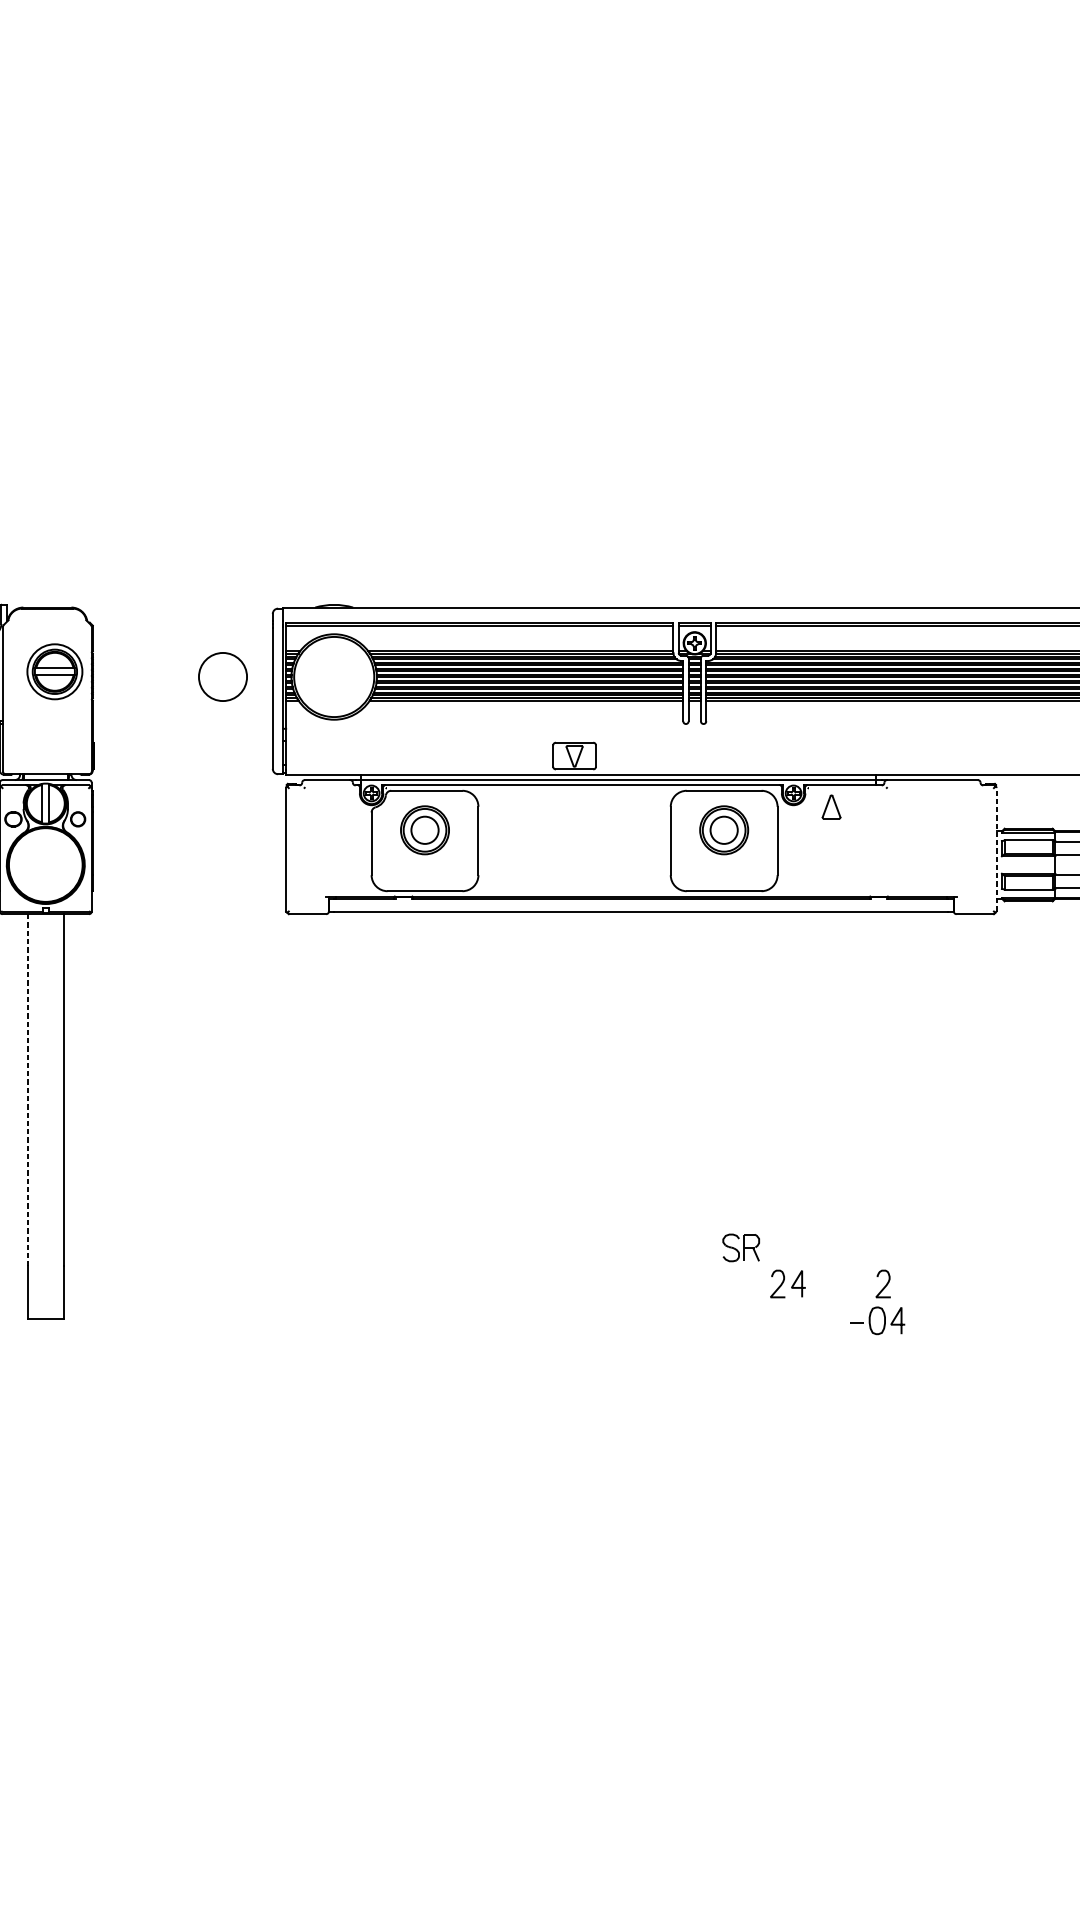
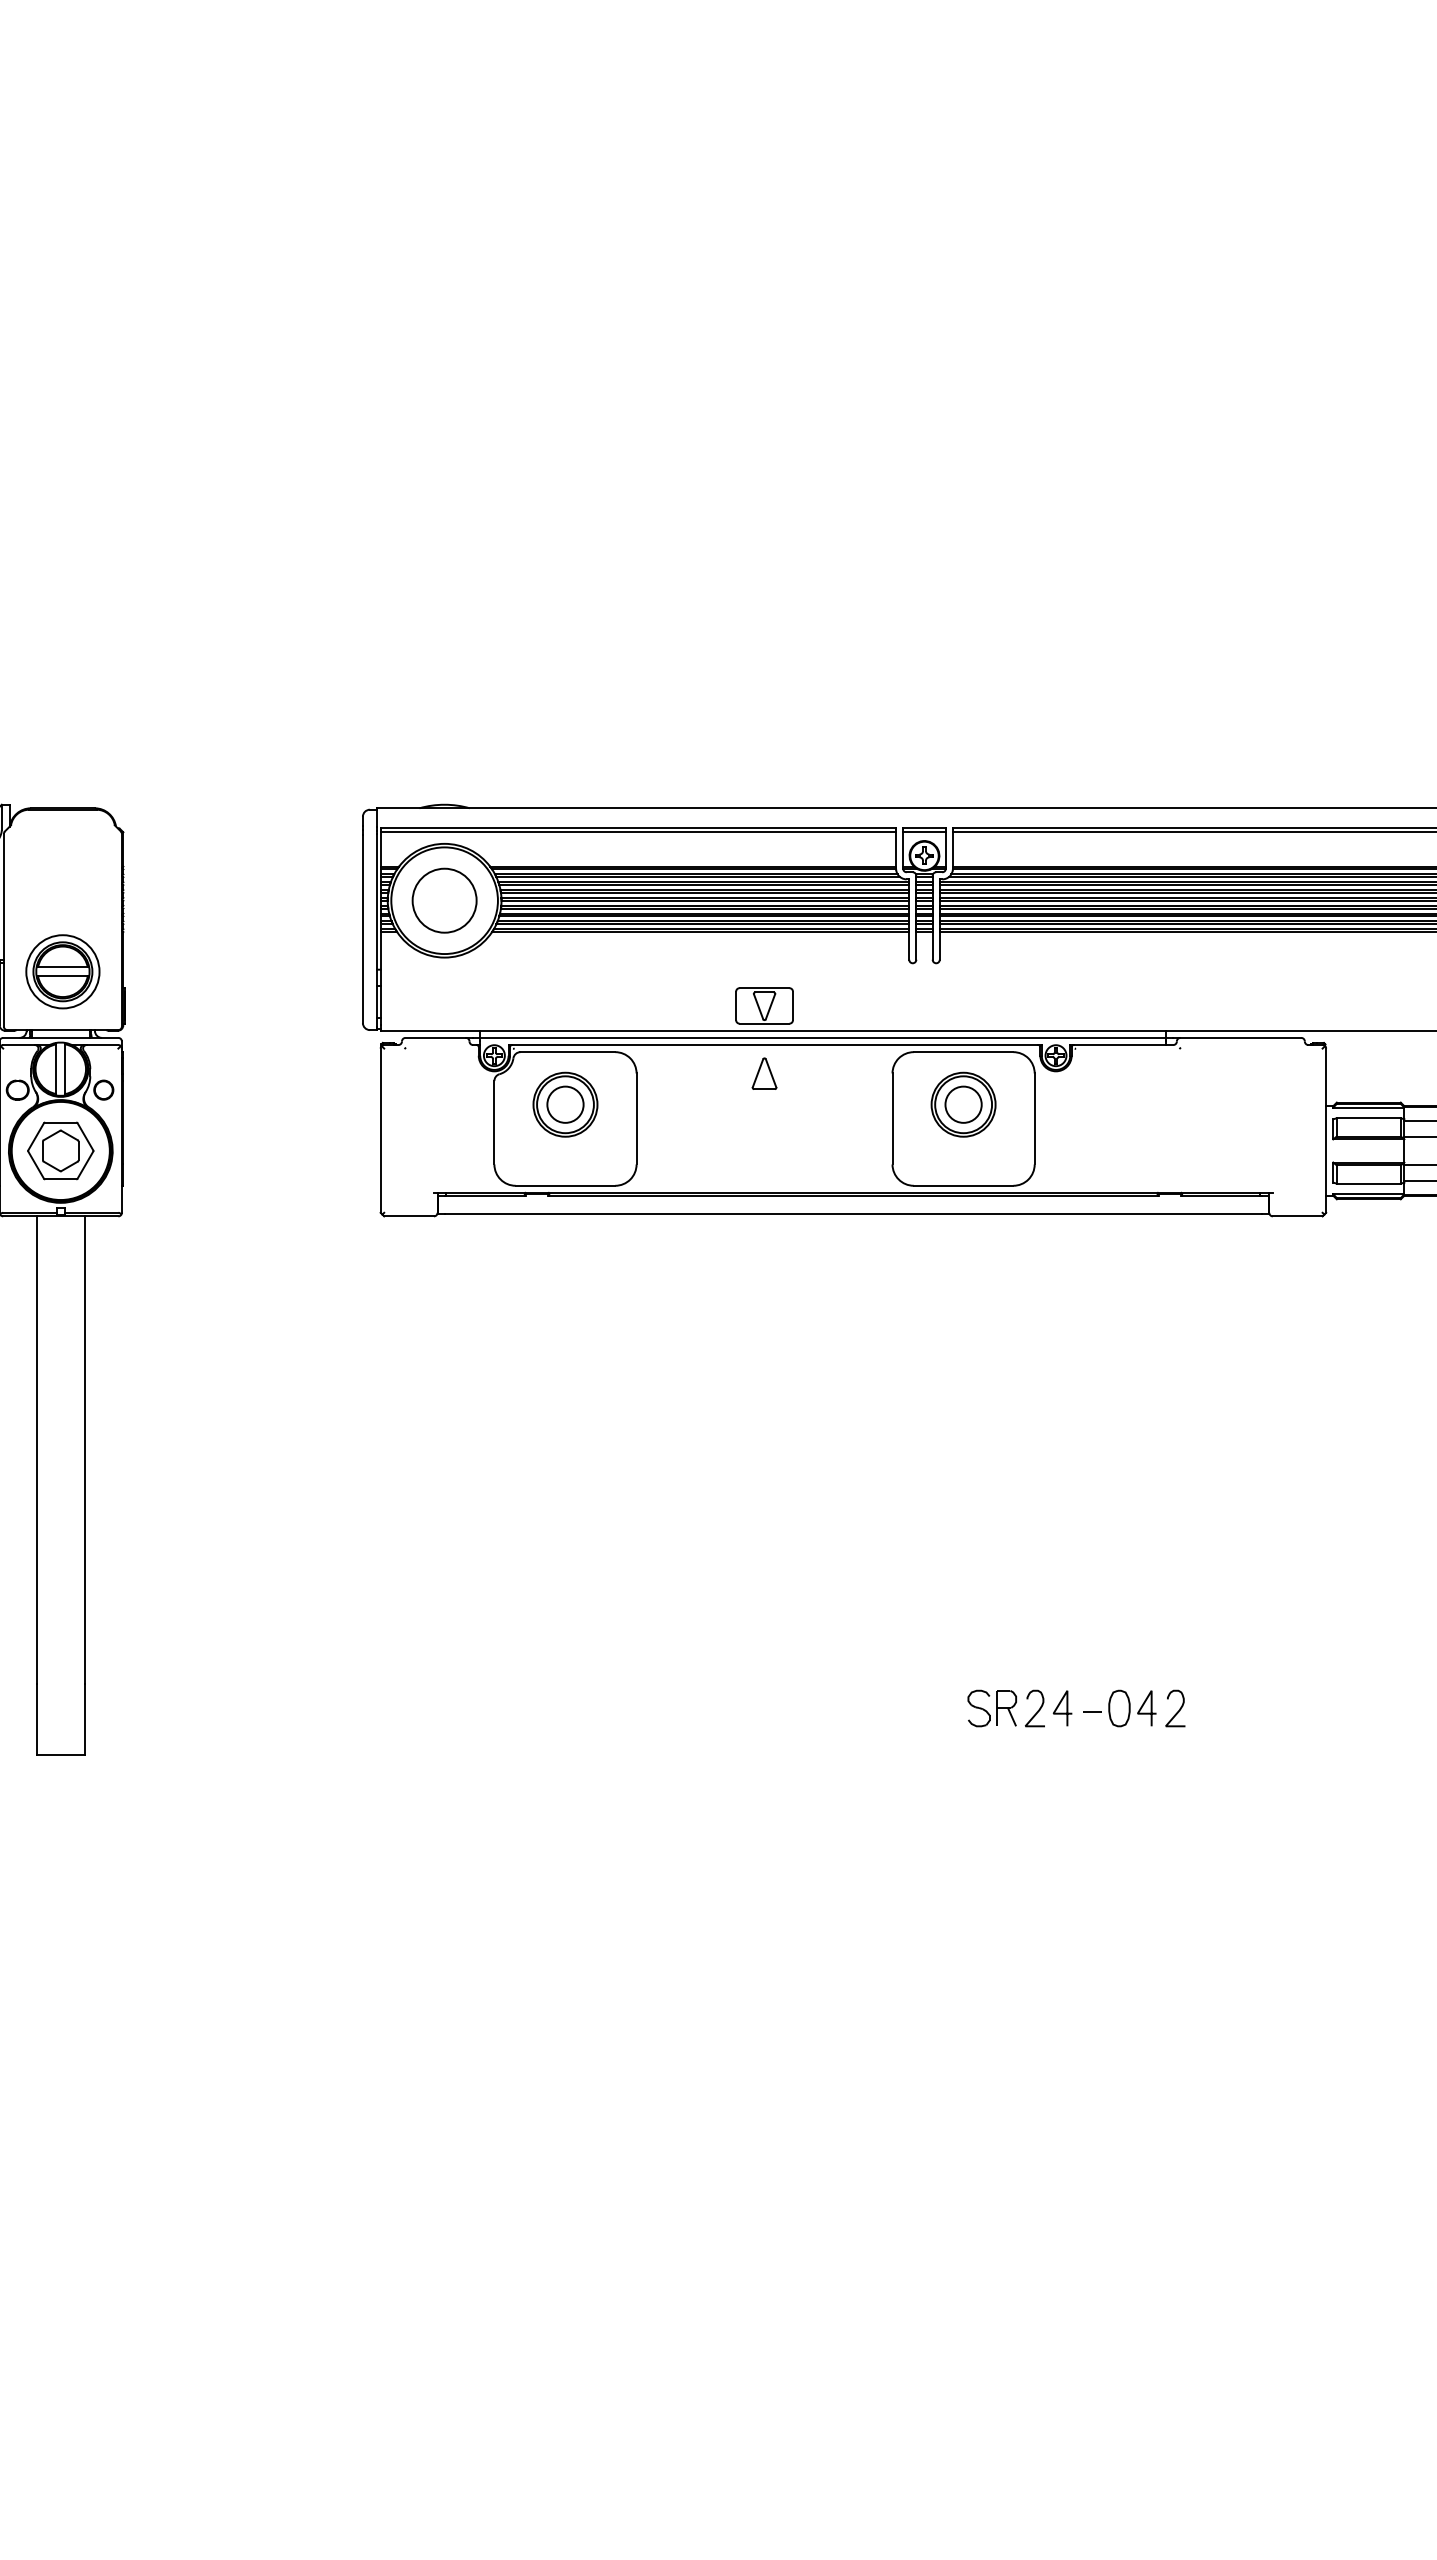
part: (54, 671) -> (62, 971), moved
circle: (222, 676) -> (444, 900), moved
part: (831, 806) -> (764, 1073), moved
line: (996, 849) -> (1326, 1130), dashed -> solid
part: (45, 864) -> (60, 1150), added
line: (27, 1090) -> (36, 1450), dashed -> solid
part: (740, 1247) -> (991, 1708), moved
part: (877, 1320) -> (1119, 1708), moved

